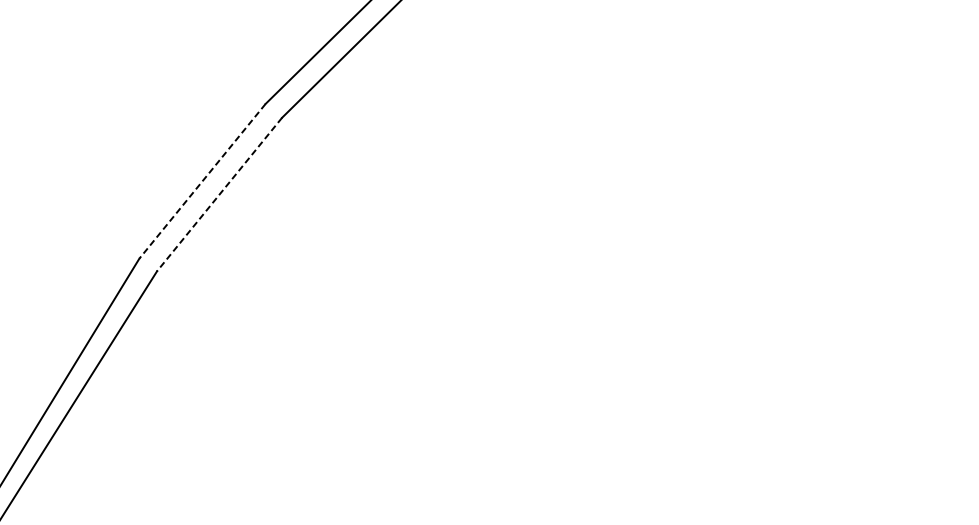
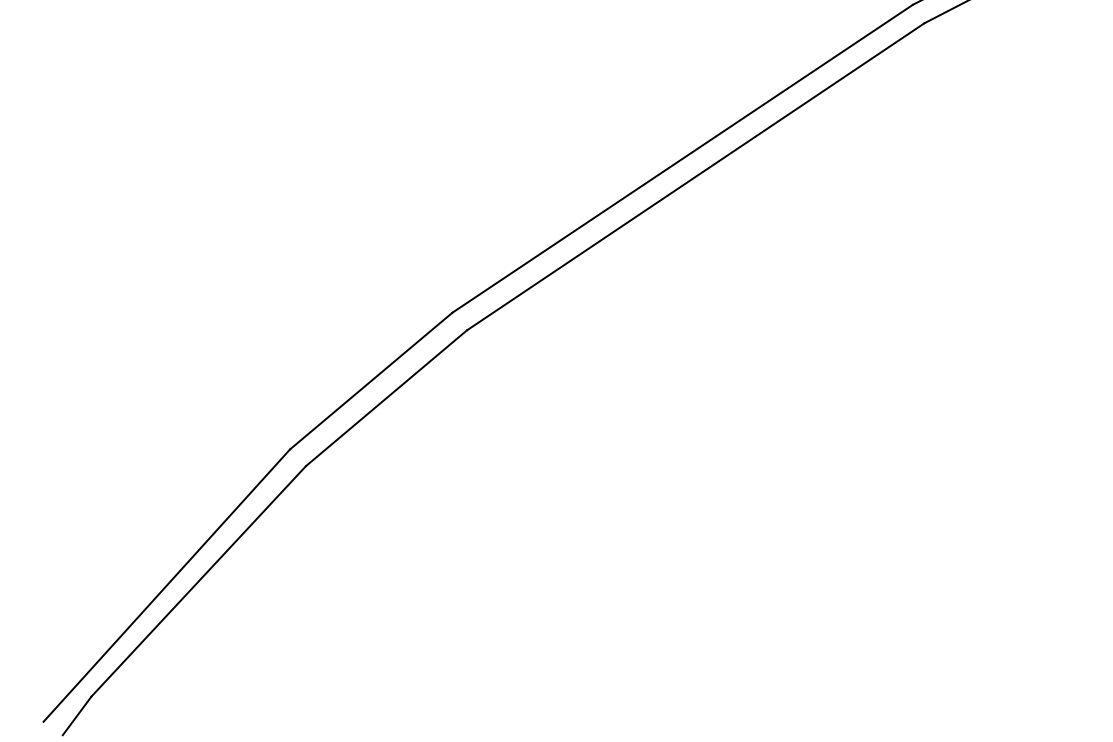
line: (201, 181) -> (370, 381), dashed -> solid
line: (219, 194) -> (386, 398), dashed -> solid

